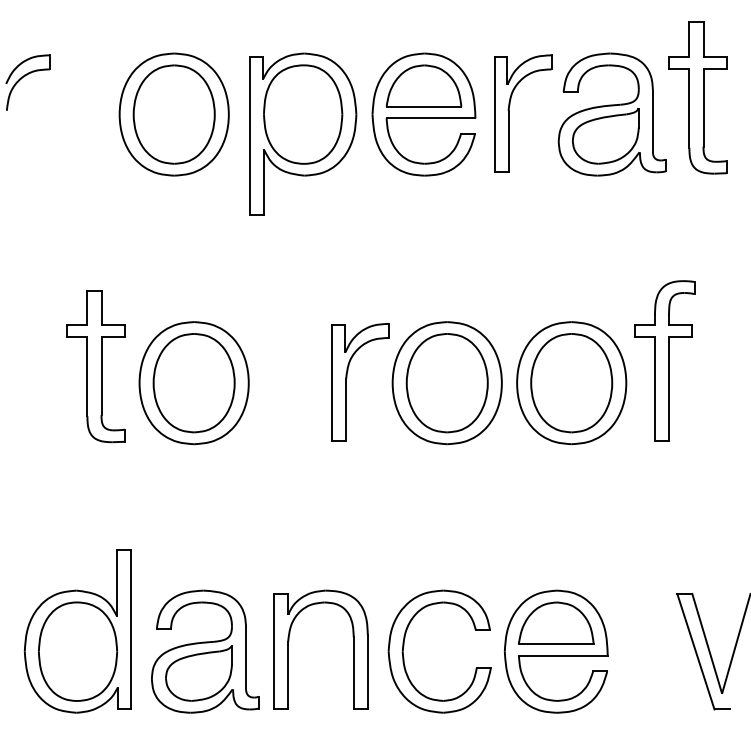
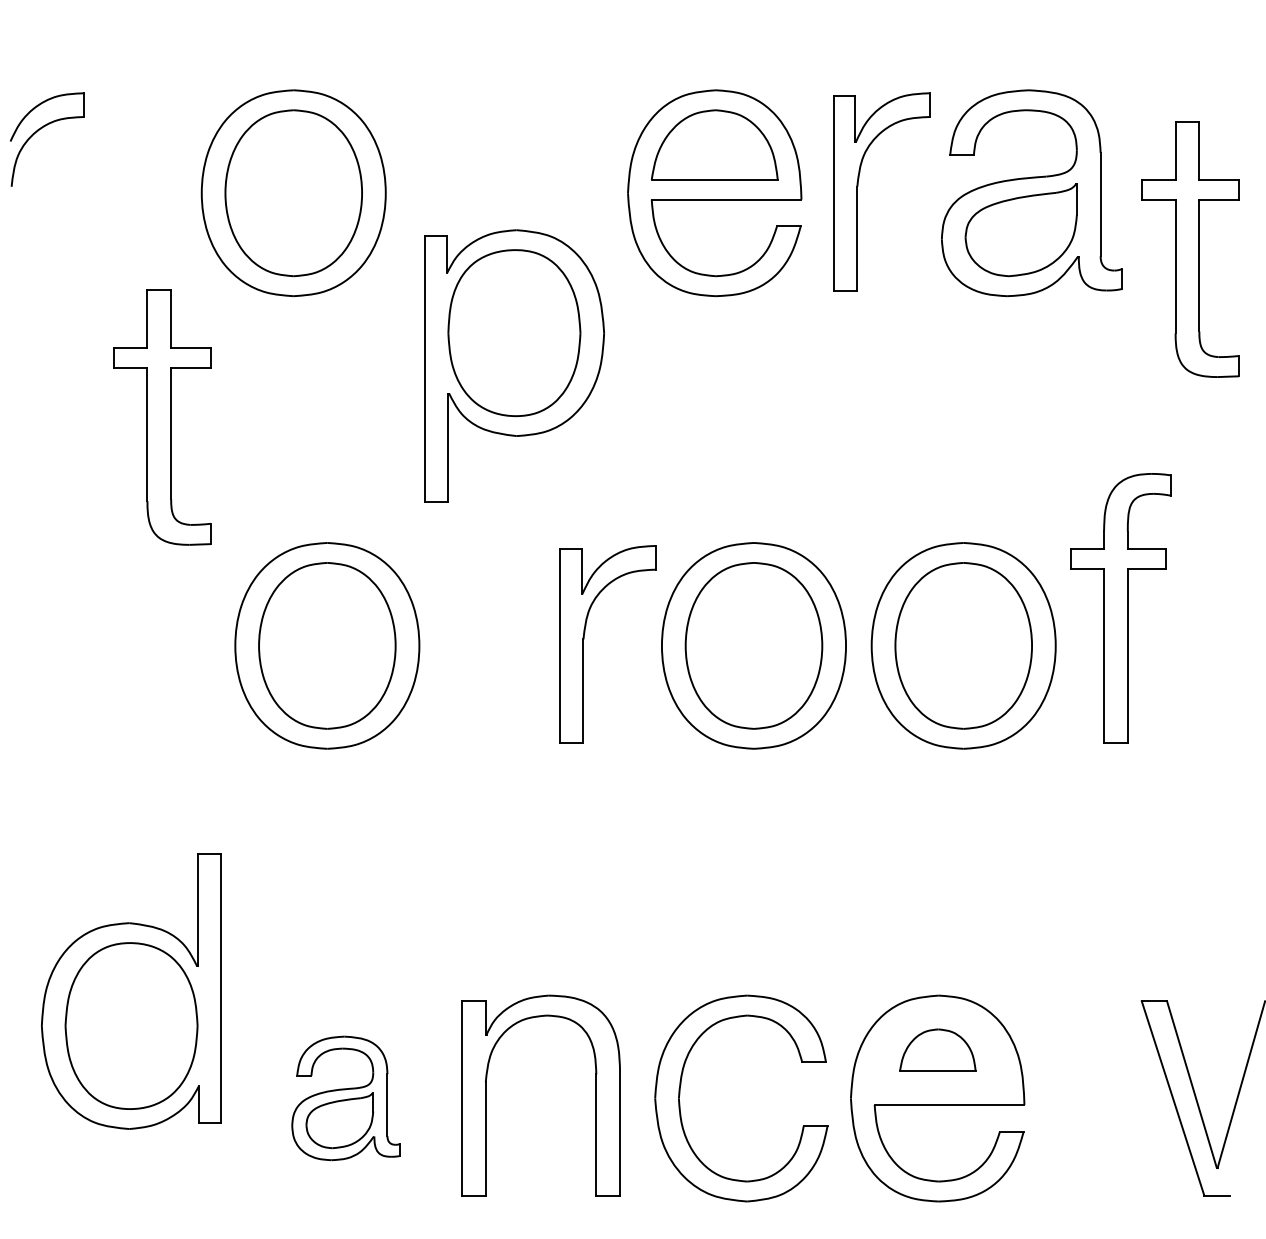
part: (697, 97) -> (1189, 248), moved
part: (303, 133) -> (515, 364), moved
part: (95, 366) -> (161, 417), moved
part: (556, 622) -> (938, 1049), size x0.6
part: (77, 631) -> (130, 992), moved
part: (205, 651) -> (346, 1098), size x0.6

